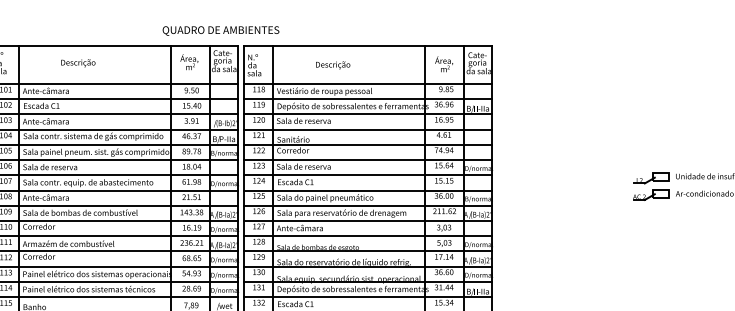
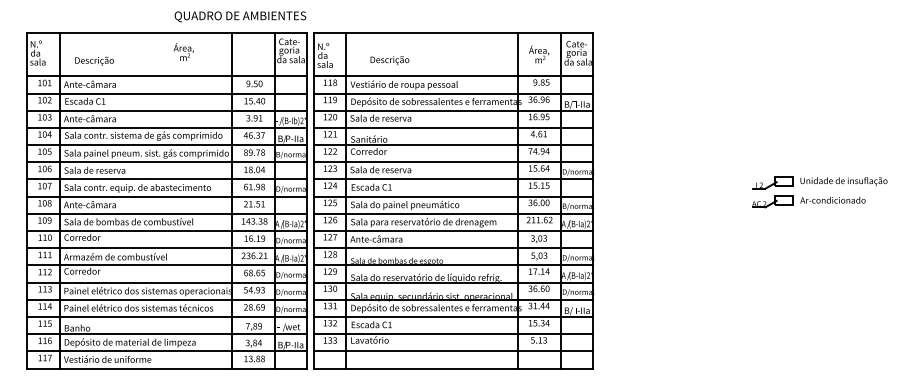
text: (221, 30) -> (240, 16), moved
text: (189, 61) -> (183, 51), moved
text: (78, 62) -> (94, 60), moved
text: (332, 65) -> (389, 60), moved

